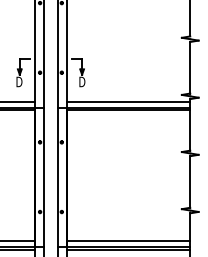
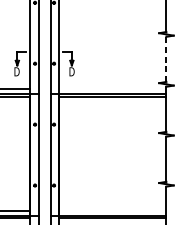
line: (190, 67) -> (166, 59), solid -> dashed
line: (128, 101) -> (112, 88), removed
line: (128, 241) -> (112, 211), removed

